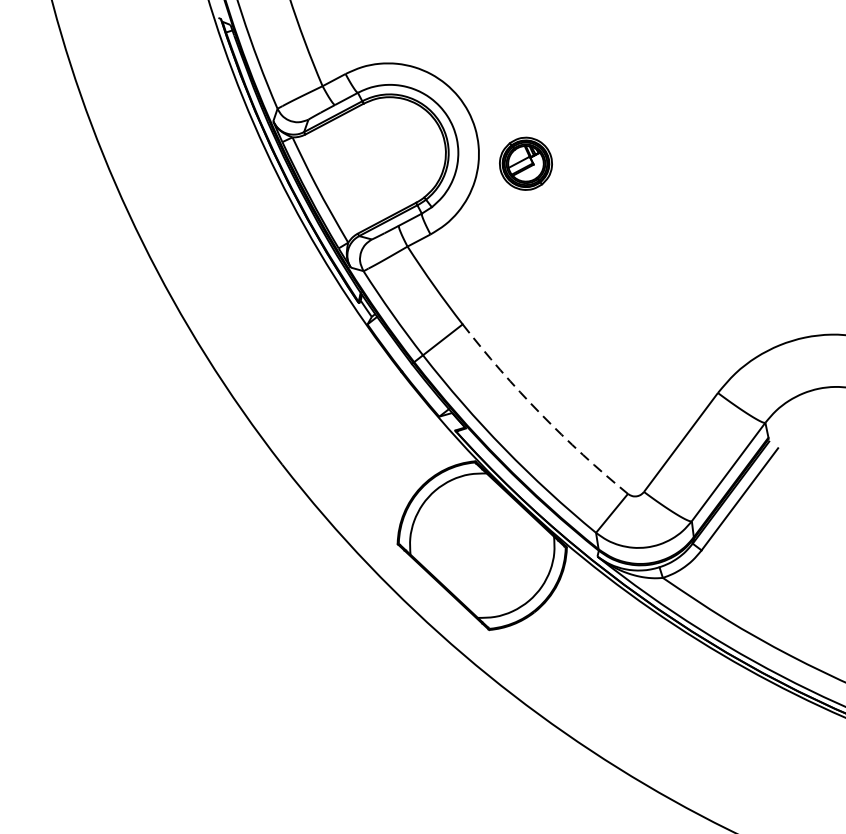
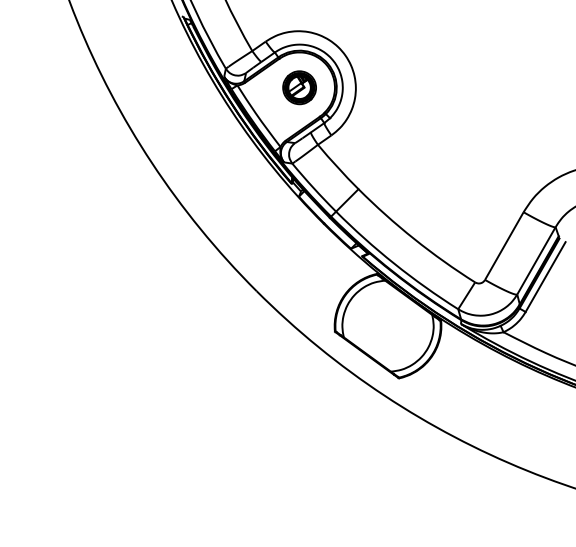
part: (525, 163) -> (299, 87), moved
arc: (540, 414) -> (414, 239), dashed -> solid

